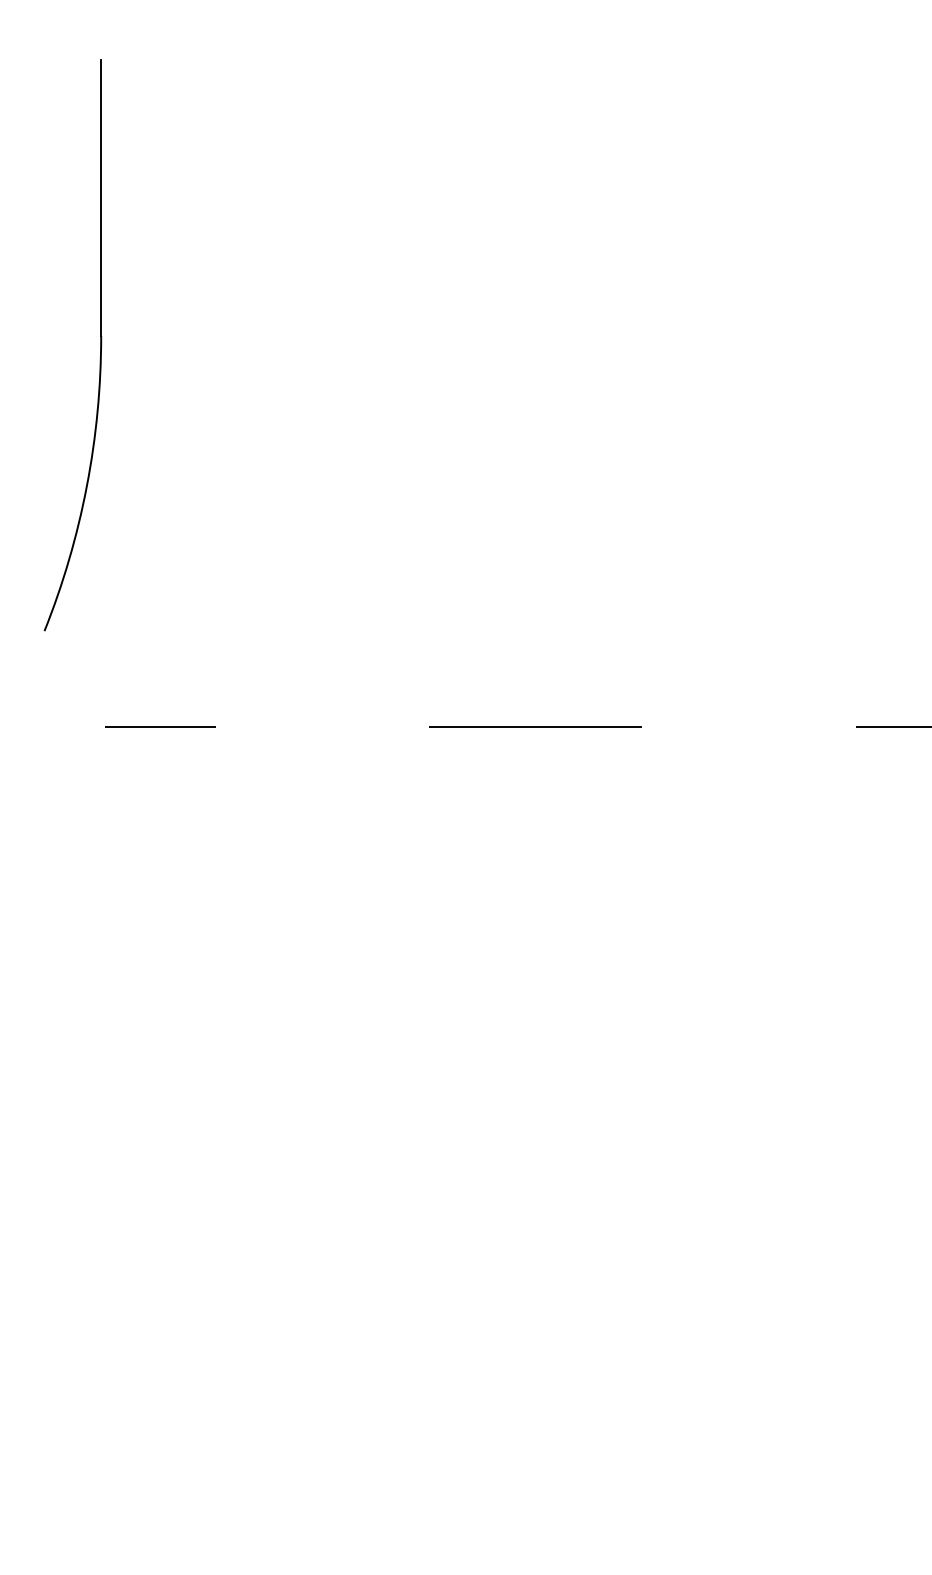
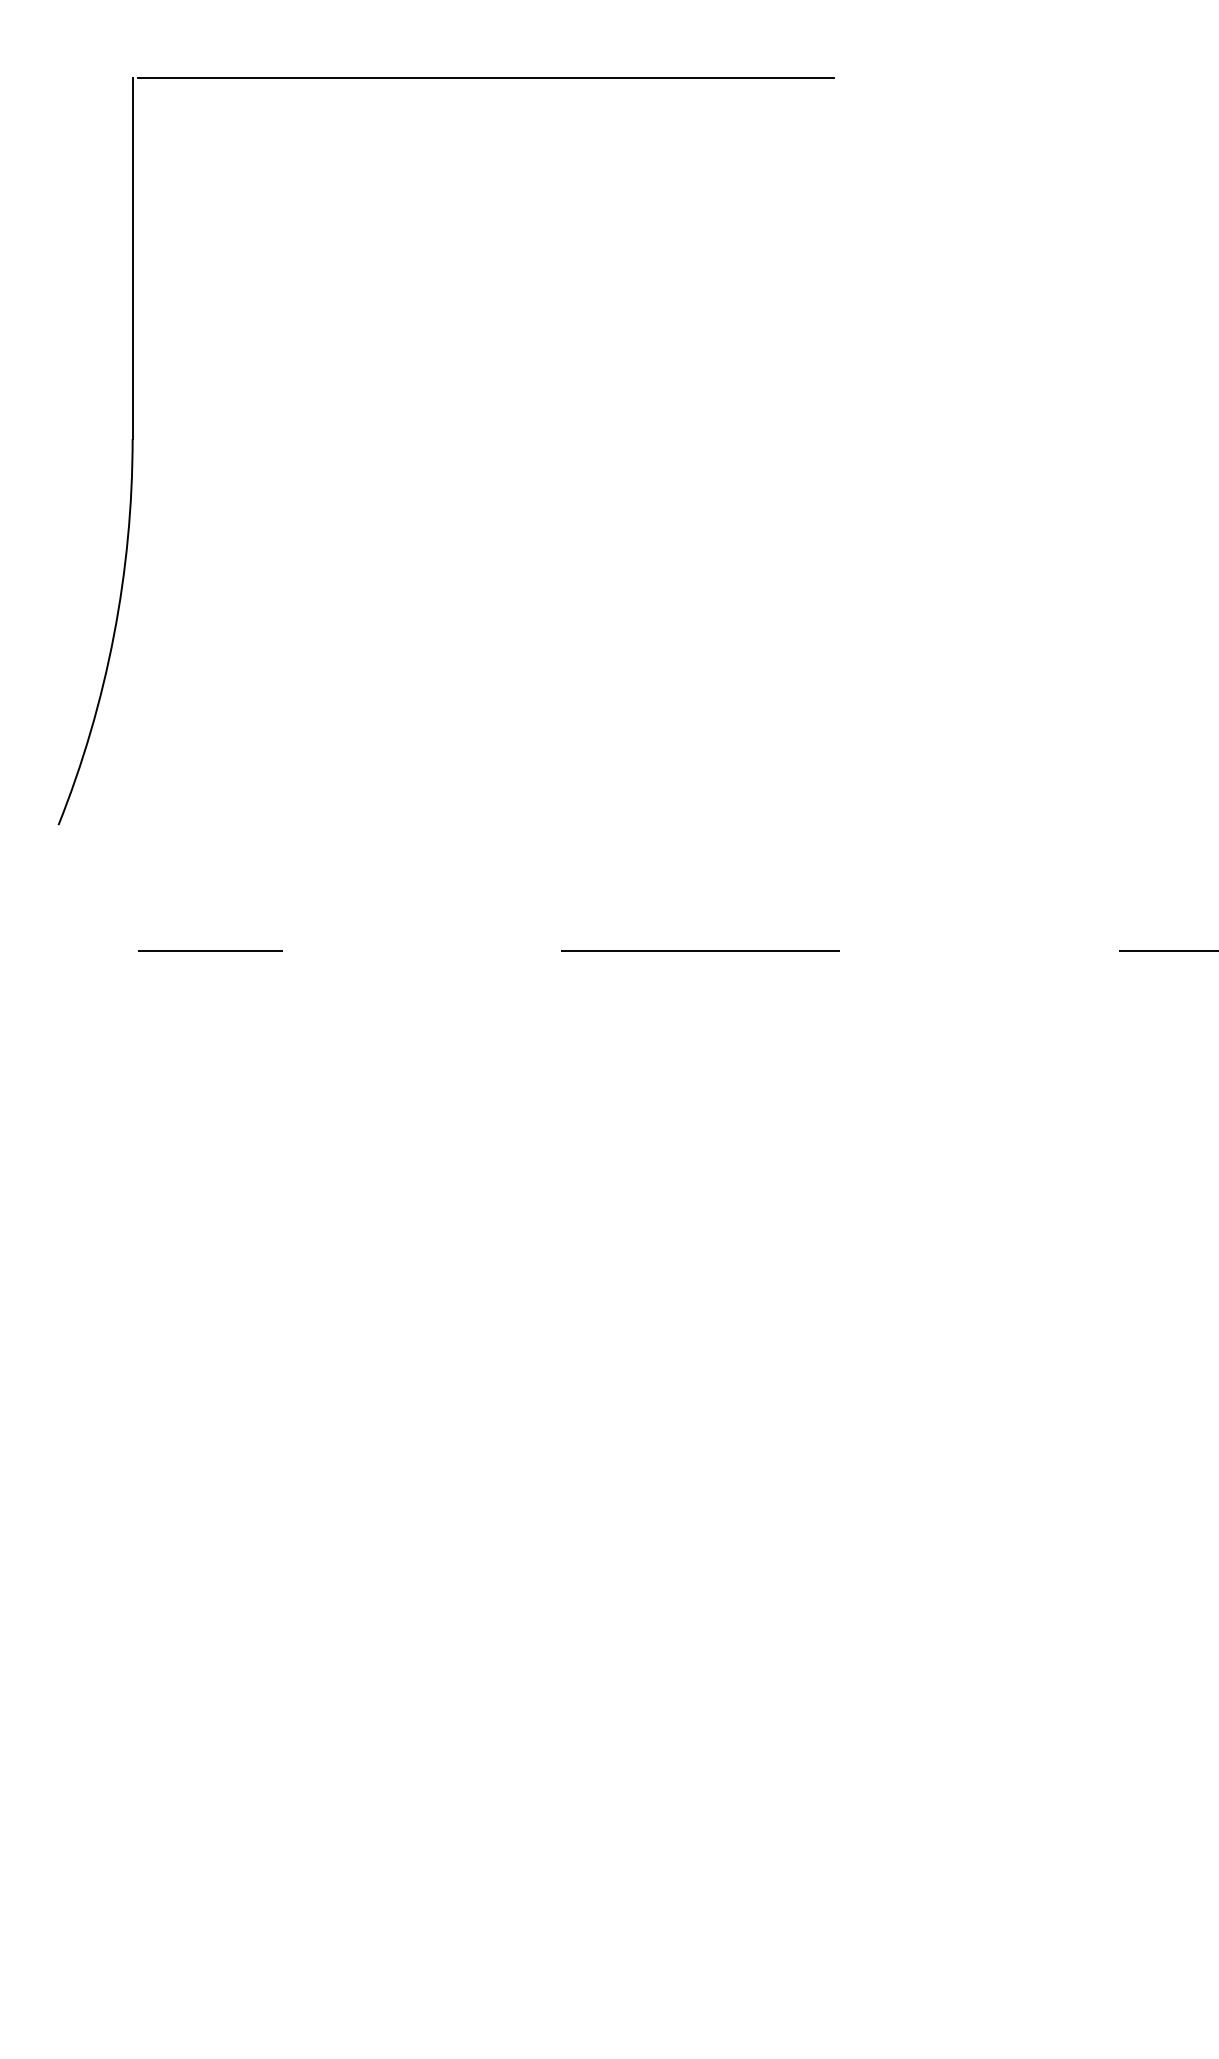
line: (371, 59) -> (485, 78), added

